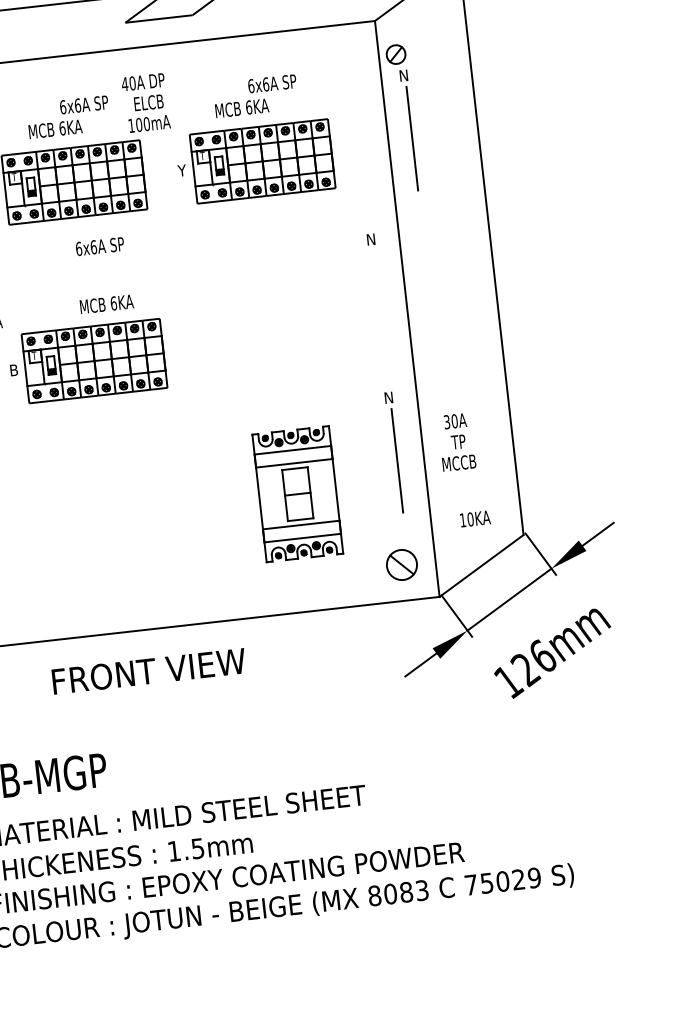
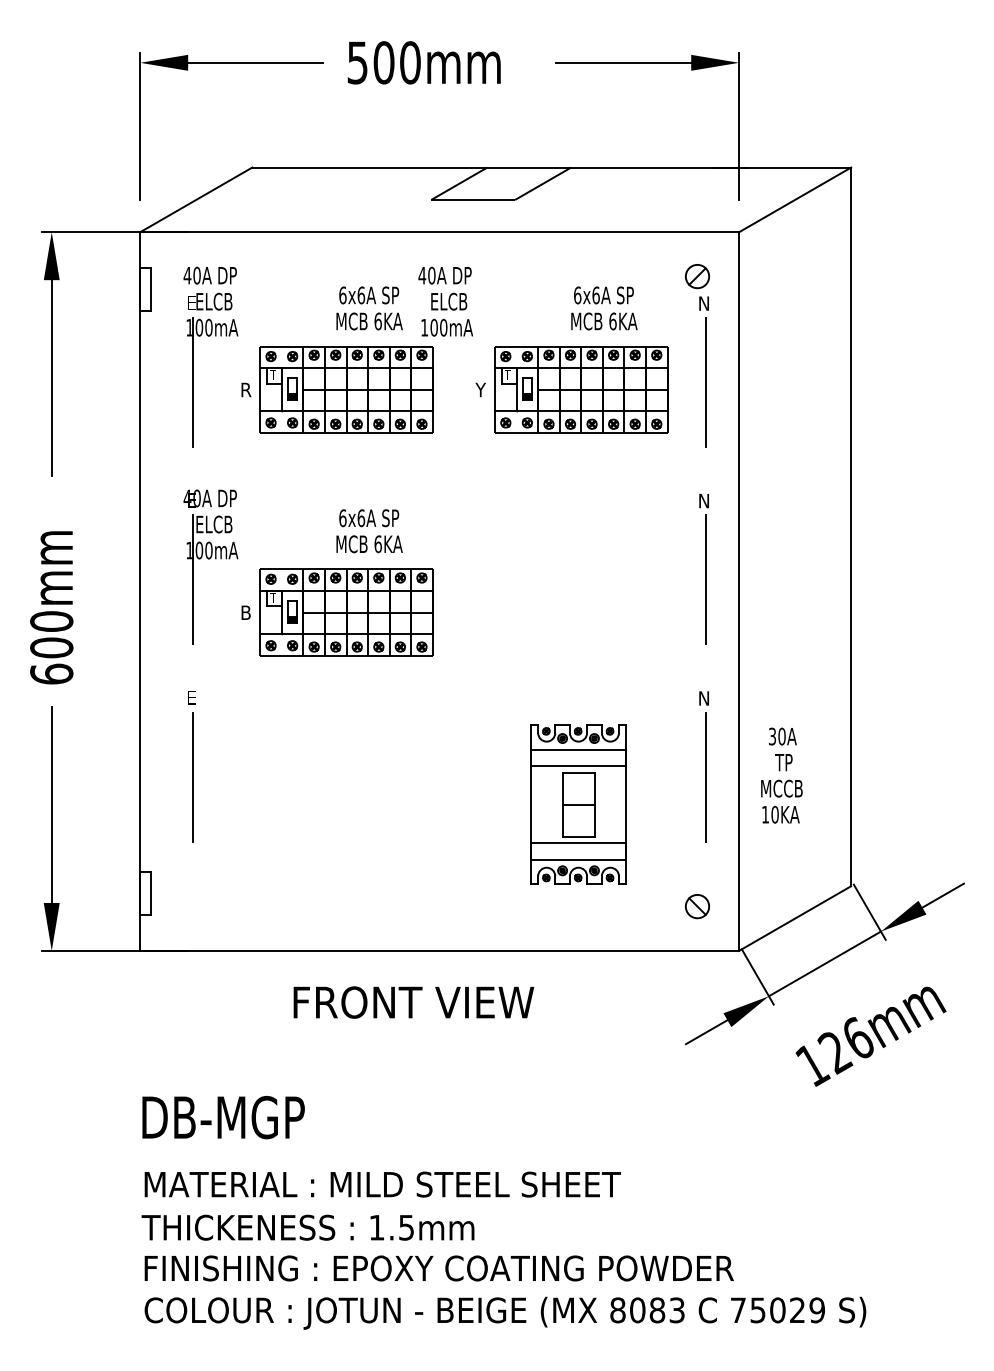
text: (242, 108) -> (604, 321), moved
part: (409, 117) -> (705, 355), moved
text: (55, 129) -> (369, 321), moved
text: (100, 246) -> (369, 518), moved
line: (379, 302) -> (705, 579), added
text: (474, 518) -> (780, 814), moved
part: (402, 565) -> (697, 906), size x0.62
text: (148, 671) -> (413, 1002), moved

